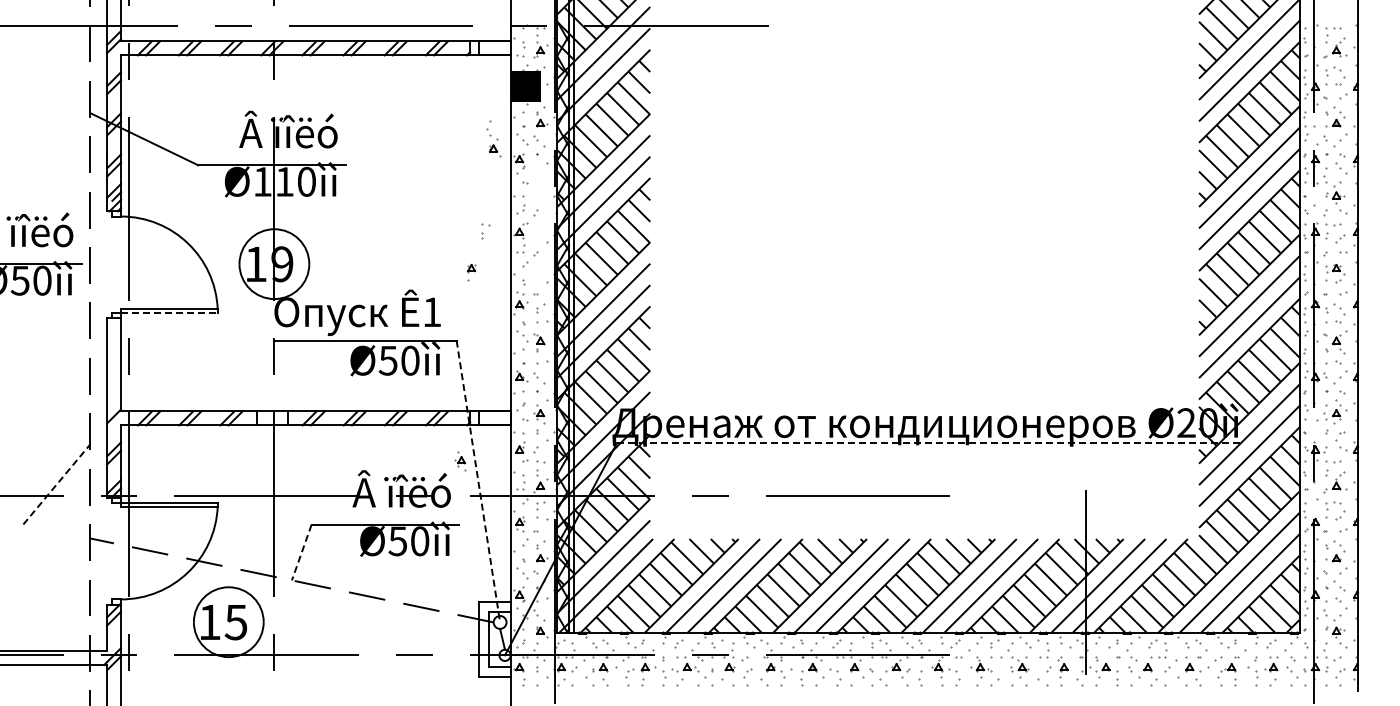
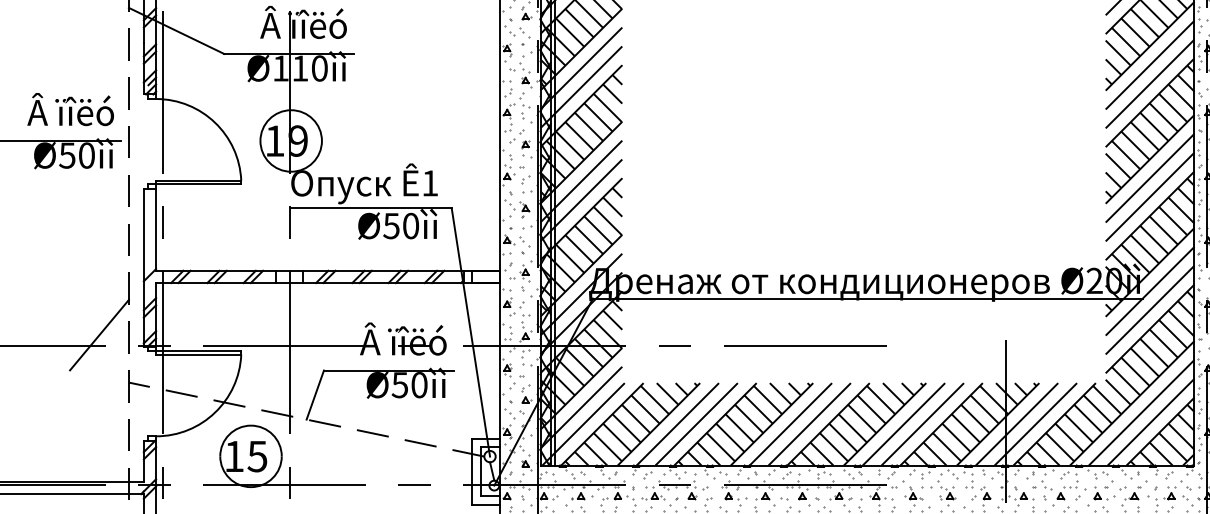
part: (493, 138) -> (525, 71), moved
part: (485, 231) -> (525, 112), moved
part: (471, 272) -> (525, 148), moved
line: (169, 313) -> (198, 184), dashed -> solid
line: (929, 443) -> (868, 298), dashed -> solid
part: (460, 461) -> (455, 314), removed
line: (478, 481) -> (470, 332), dashed -> solid
line: (57, 484) -> (100, 335), dashed -> solid
line: (301, 552) -> (315, 394), dashed -> solid

